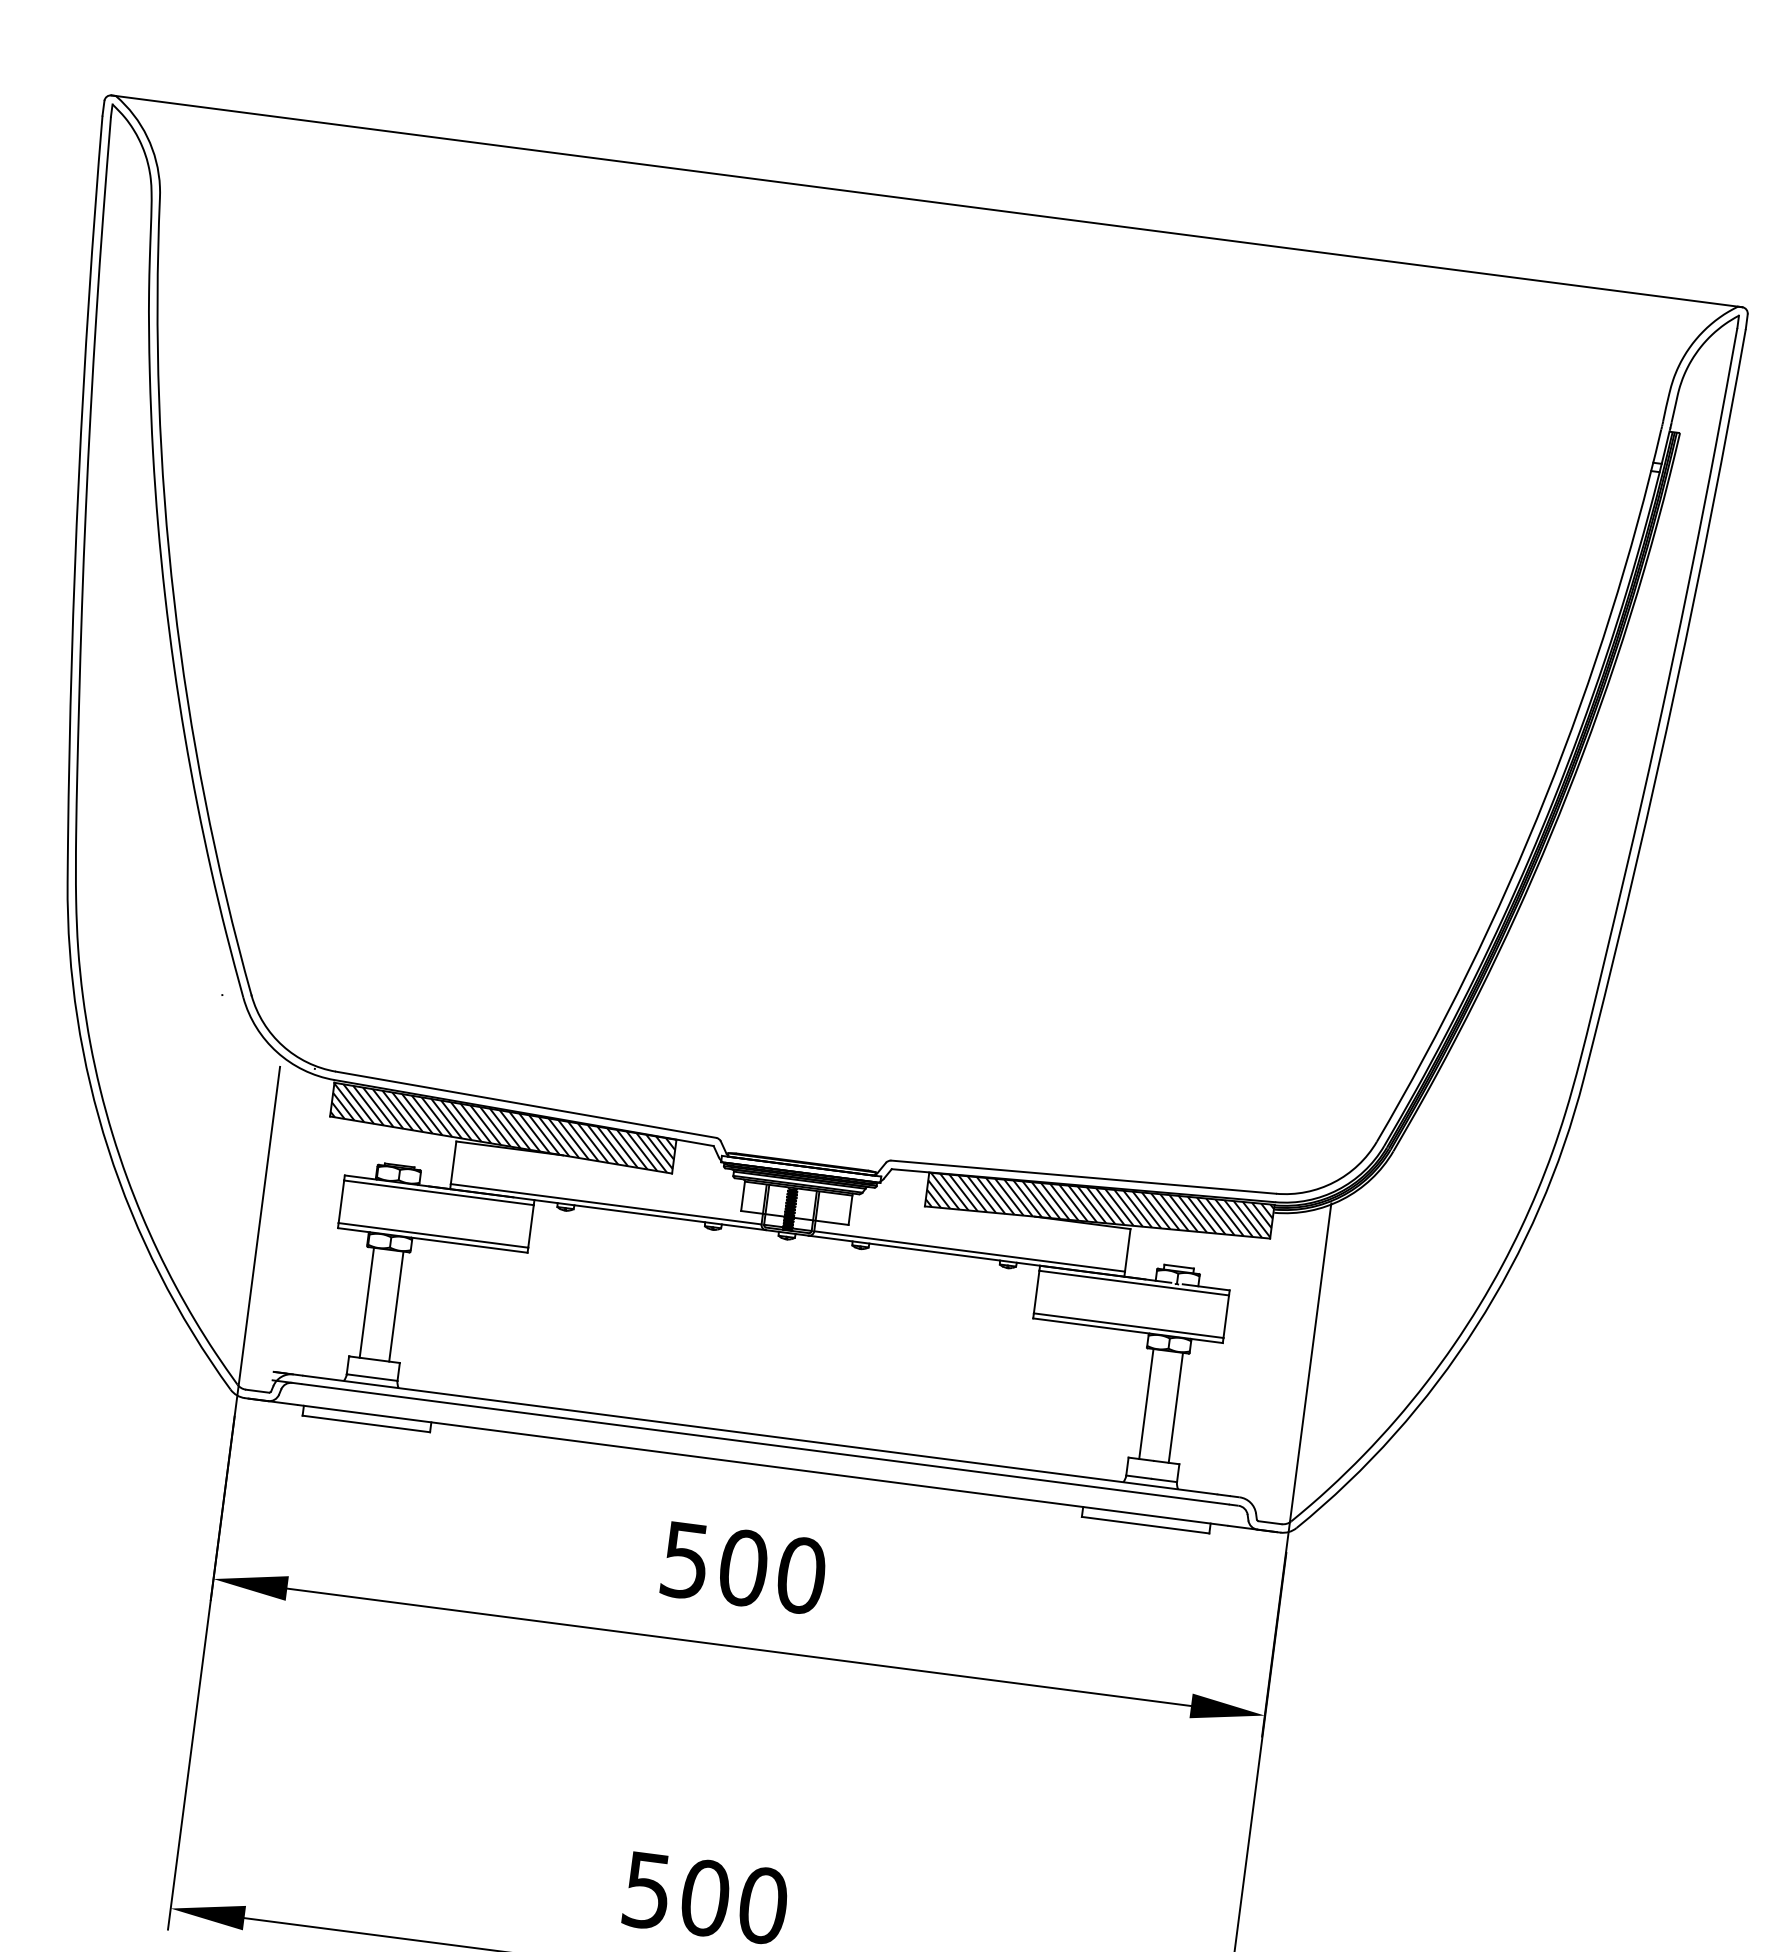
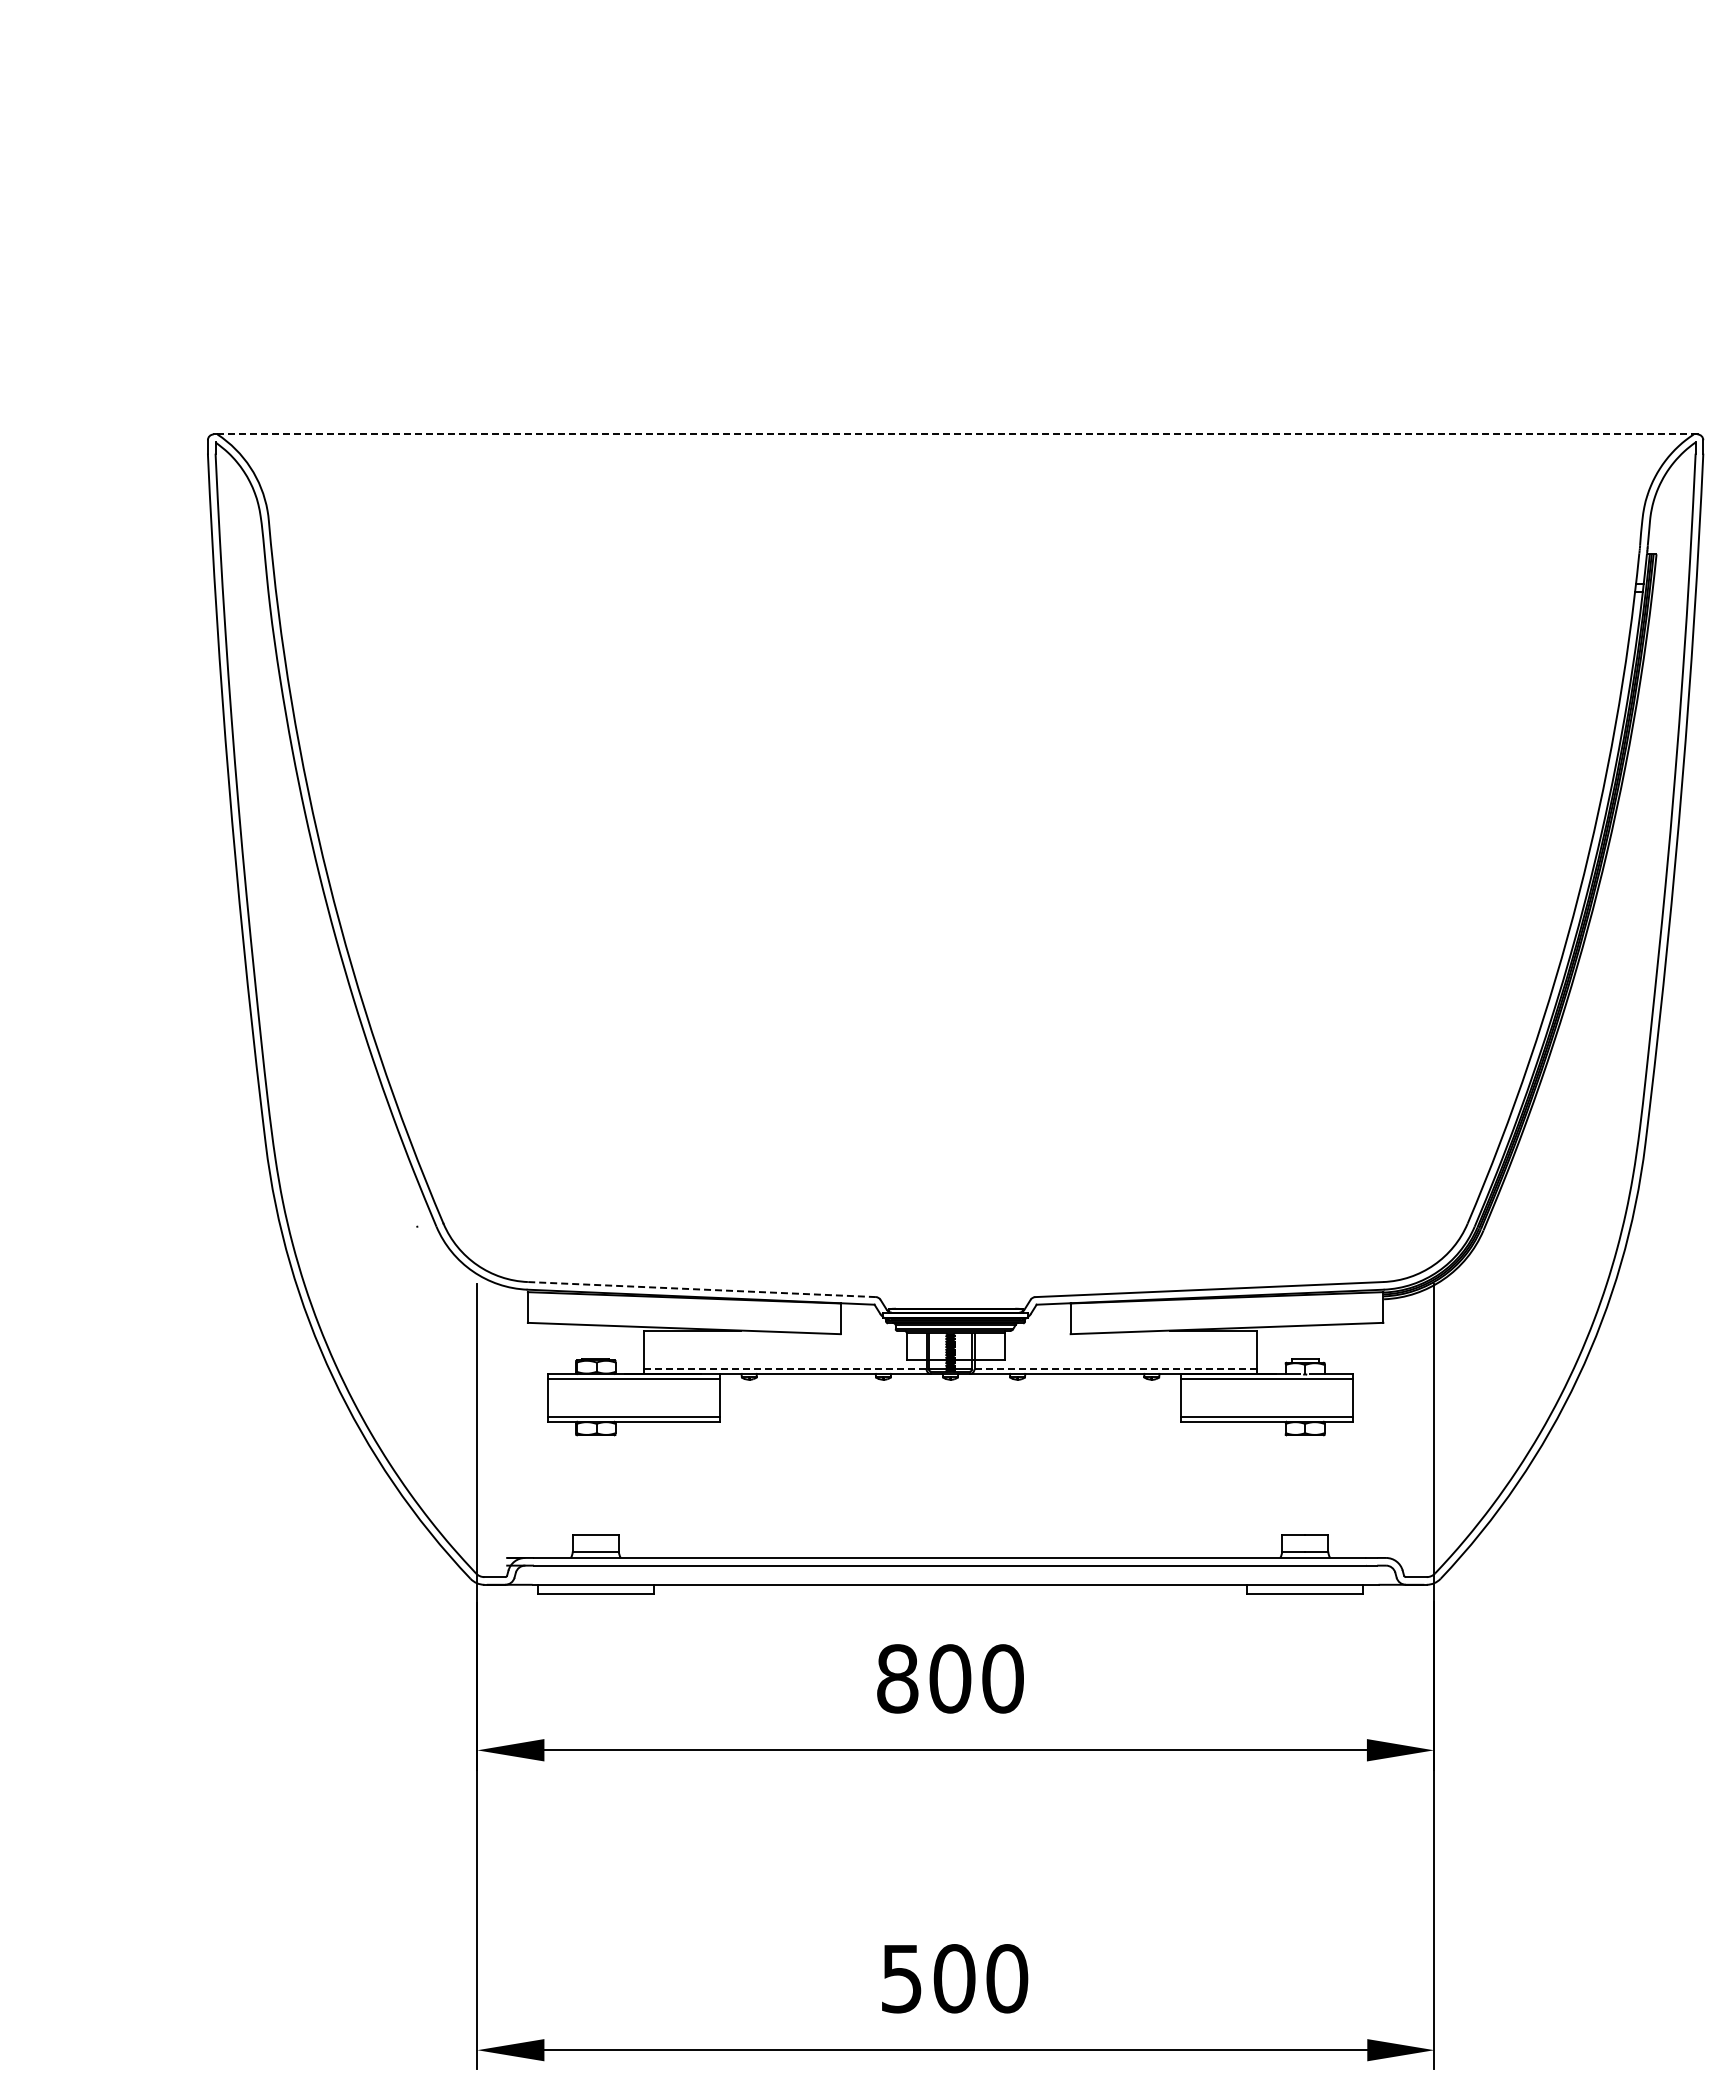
line: (926, 201) -> (955, 434), solid -> dashed
line: (525, 1104) -> (701, 1289), solid -> dashed
hatch: (502, 1128) -> (683, 1313), removed
line: (606, 1204) -> (785, 1369), solid -> dashed
hatch: (1099, 1204) -> (1226, 1312), removed
line: (970, 1251) -> (1116, 1369), solid -> dashed
line: (366, 1303) -> (582, 1485), removed
line: (396, 1306) -> (609, 1485), removed
line: (1146, 1404) -> (1291, 1485), removed
line: (1175, 1408) -> (1318, 1485), removed
text: (685, 1560) -> (897, 1678), 500 -> 800

